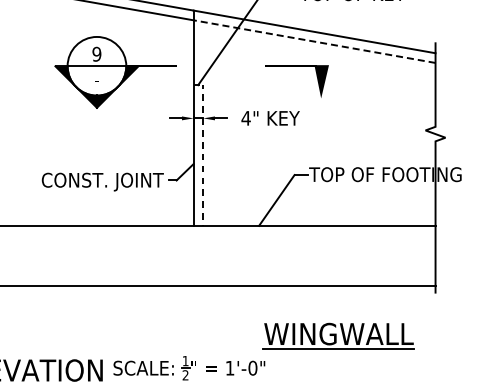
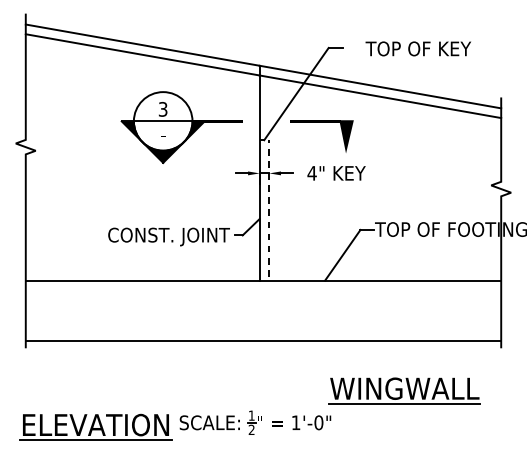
line: (314, 41) -> (380, 96), dashed -> solid
text: (96, 54) -> (162, 109), 9 -> 3
part: (296, 67) -> (321, 122), moved

